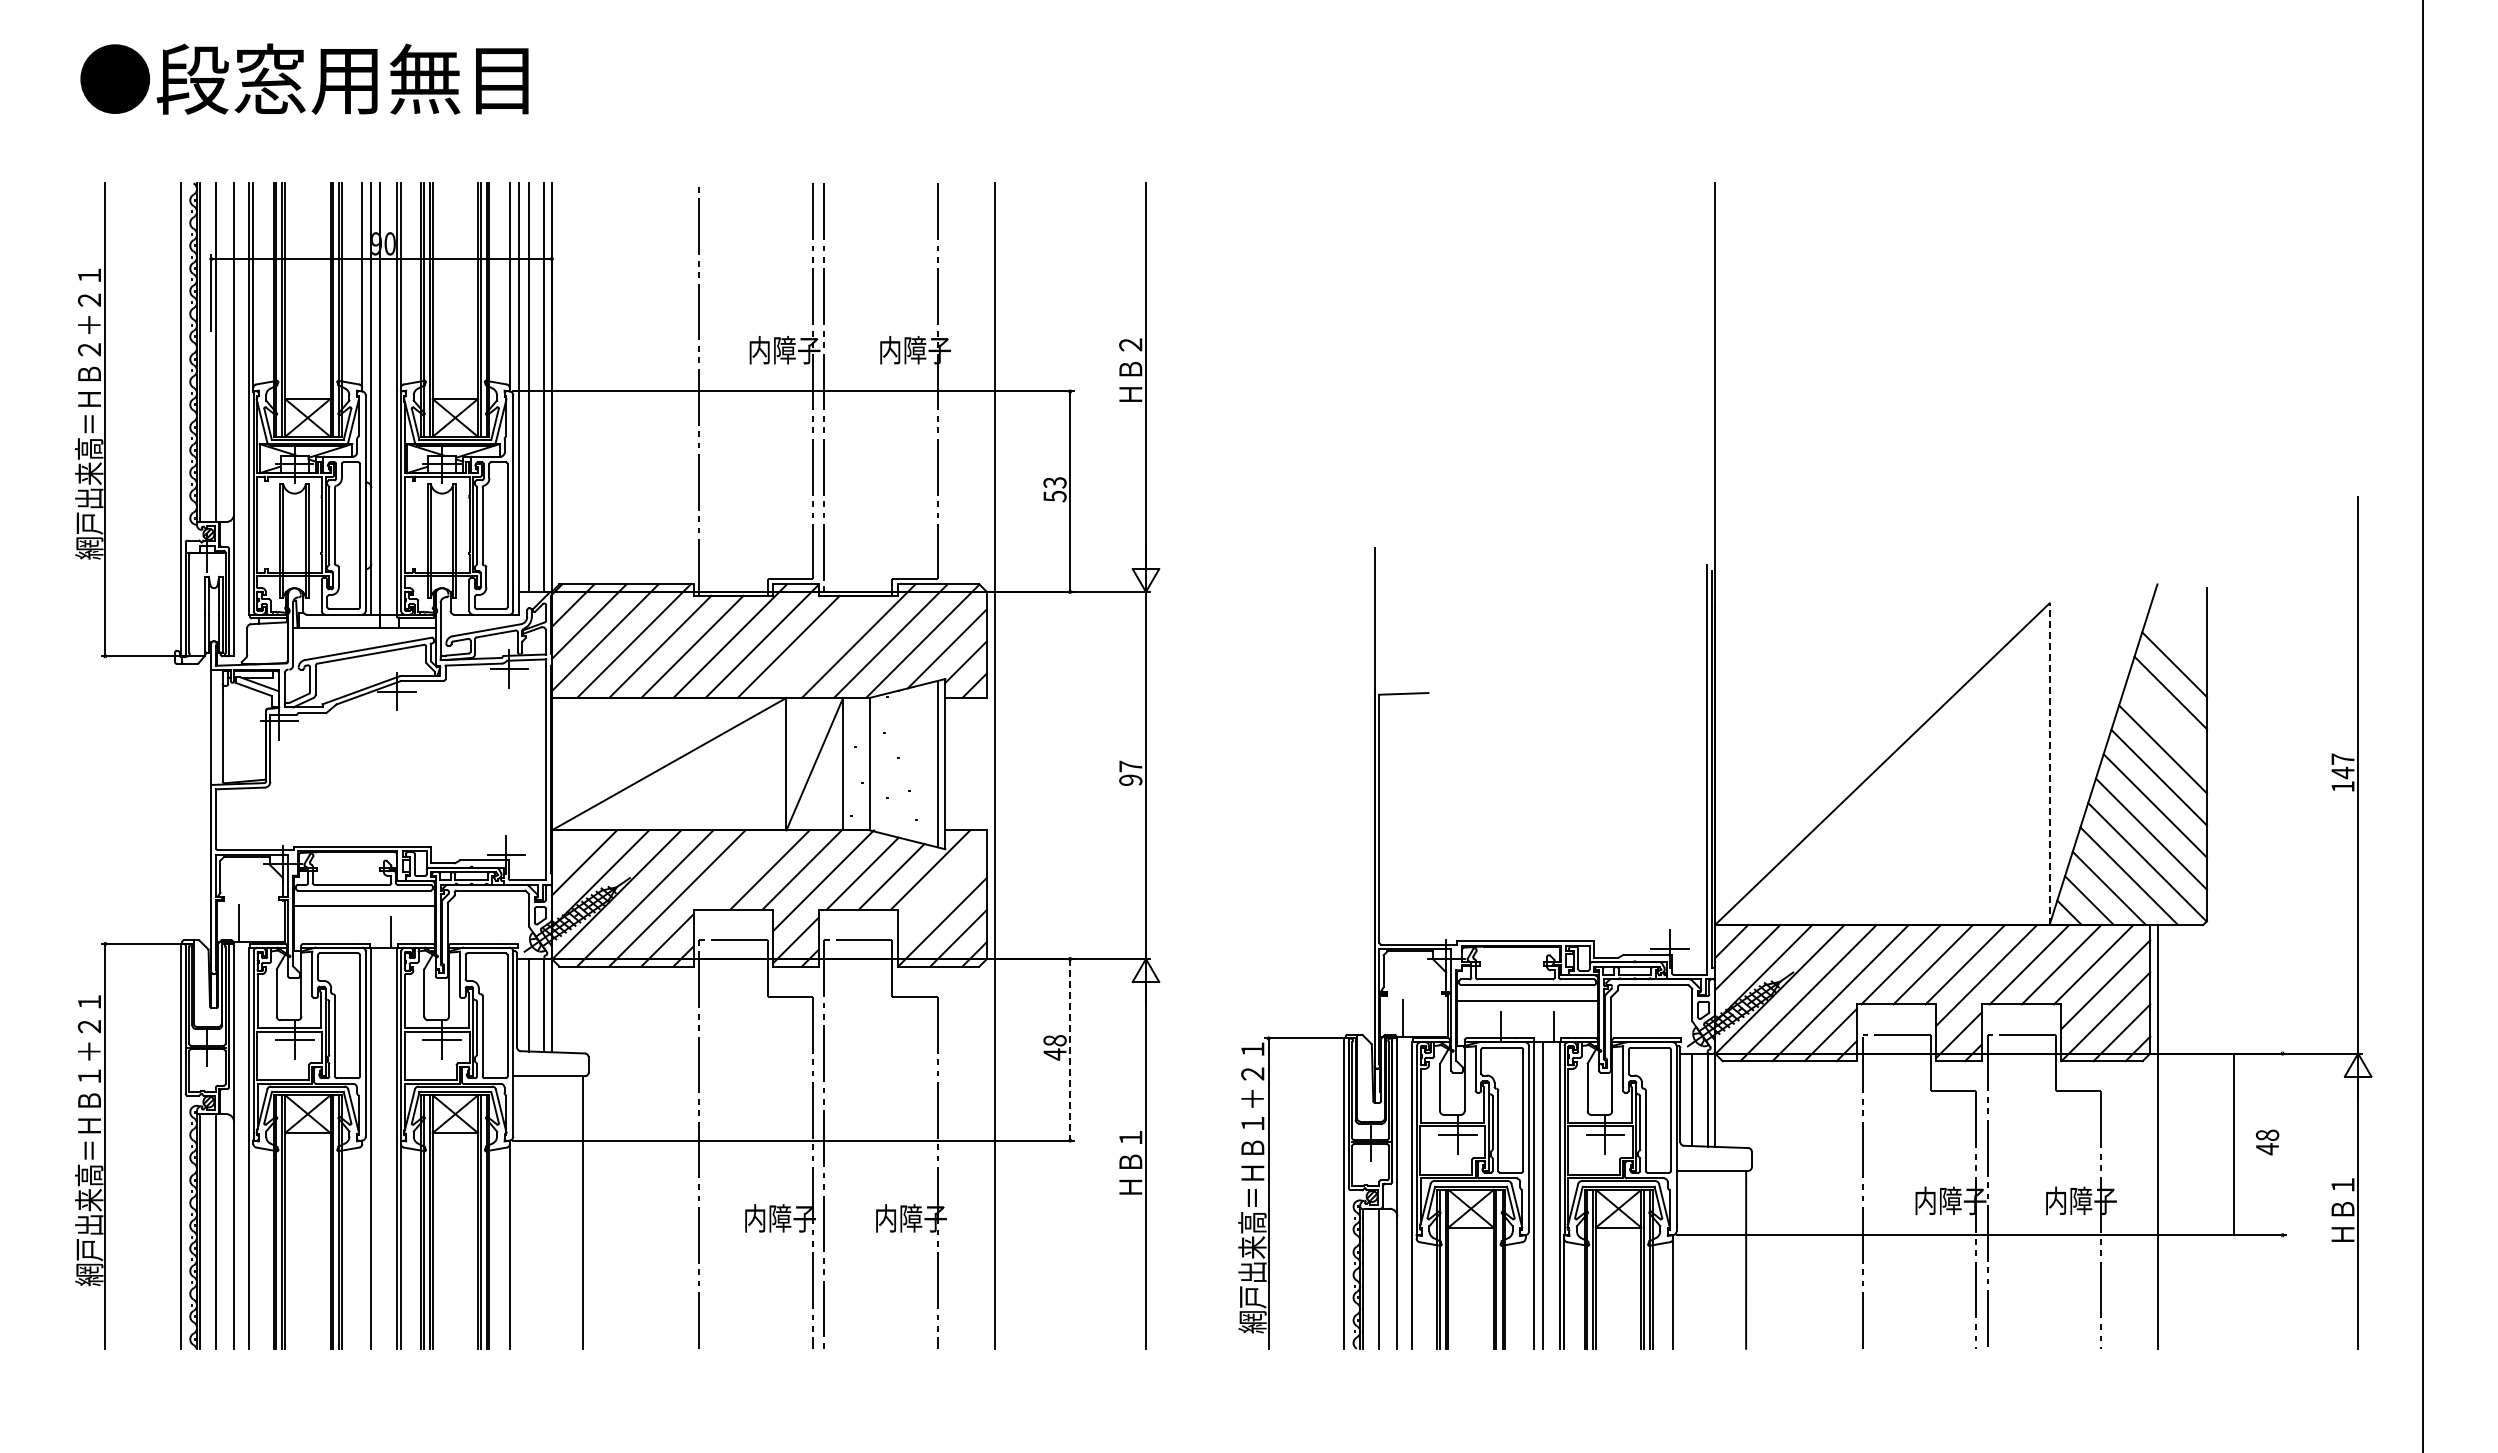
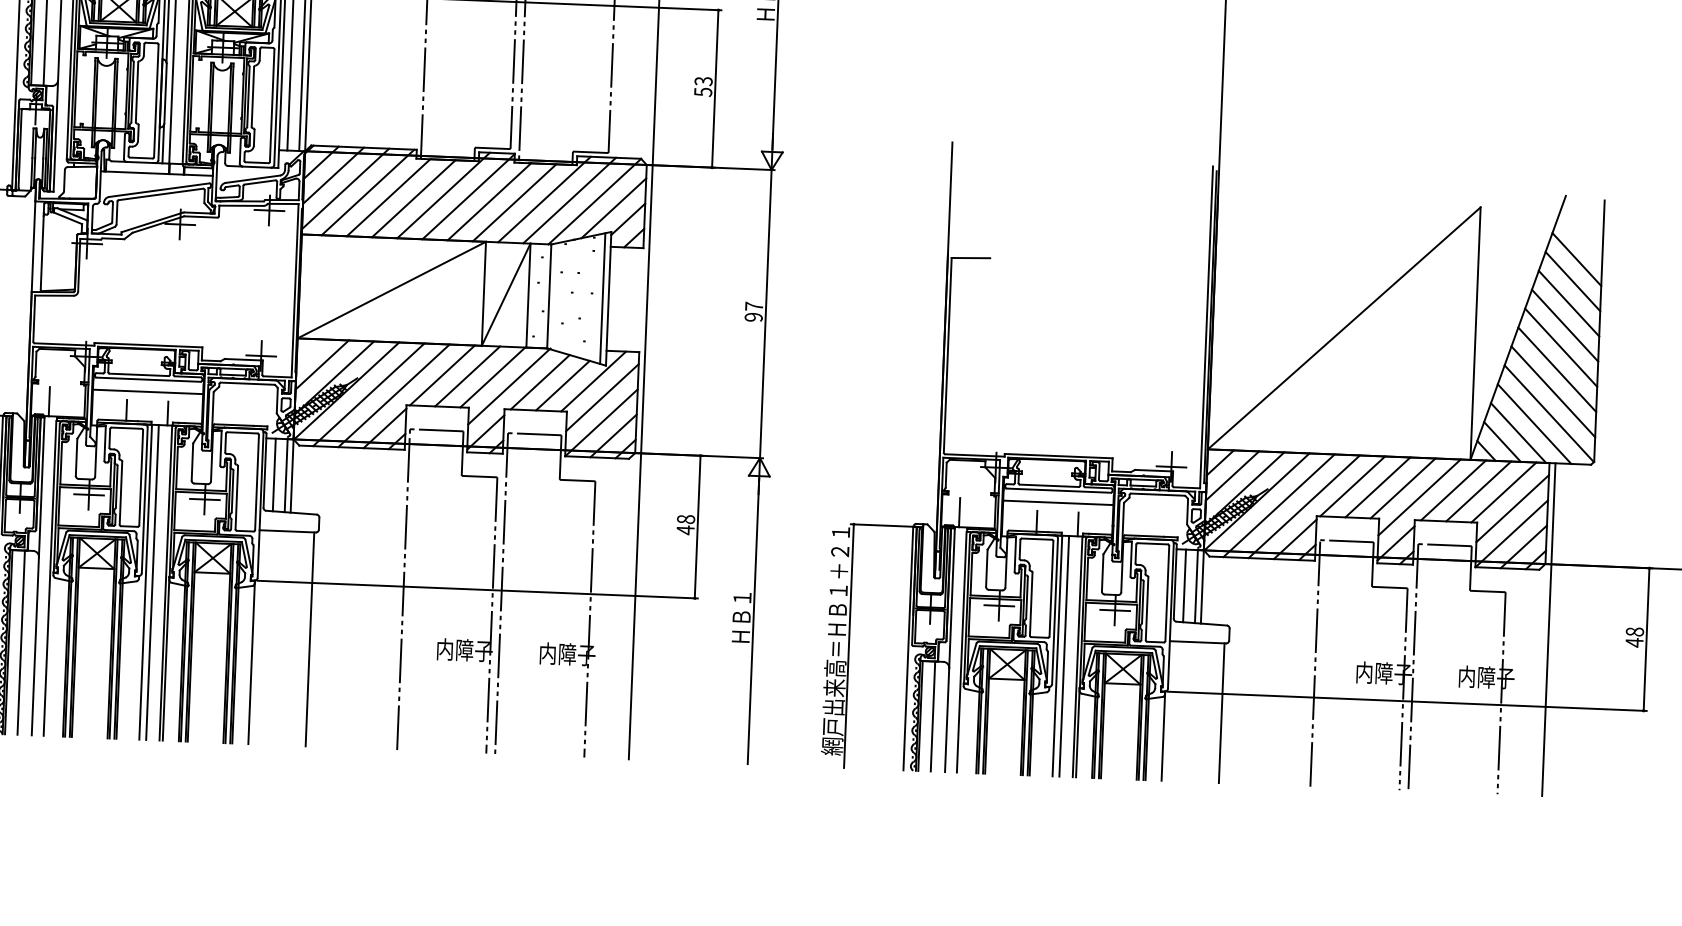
line: (820, 646) -> (514, 202), added
line: (2166, 721) -> (1568, 303), added
line: (2049, 764) -> (1475, 333), dashed -> solid
line: (737, 869) -> (442, 374), added
line: (942, 889) -> (602, 397), added
line: (338, 930) -> (126, 410), added
line: (1070, 1049) -> (697, 526), dashed -> solid
line: (2233, 1144) -> (1646, 639), moved
line: (379, 1147) -> (152, 581), added

